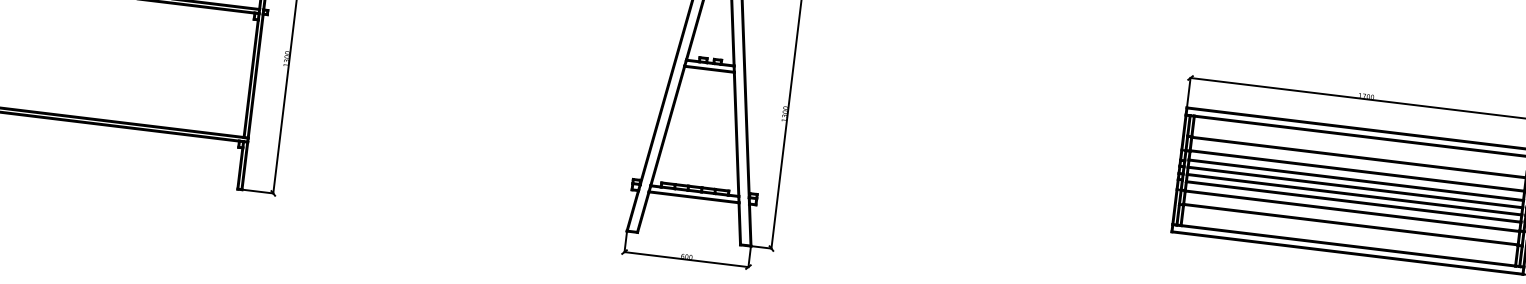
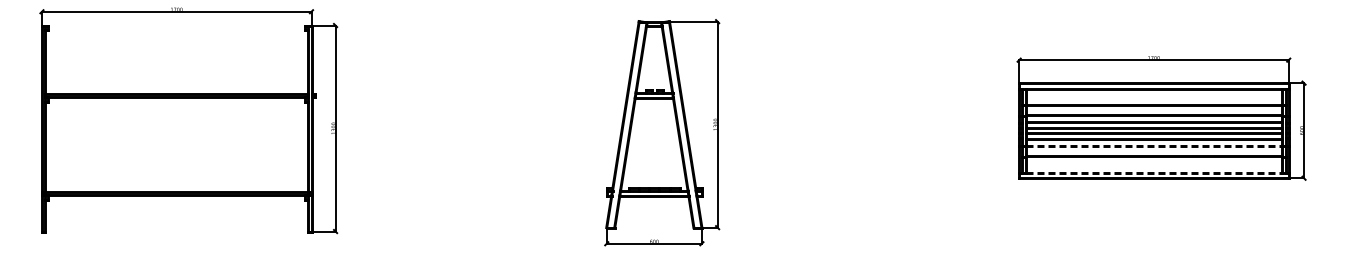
line: (1353, 211) -> (1154, 146), solid -> dashed
line: (1349, 245) -> (1154, 172), solid -> dashed

